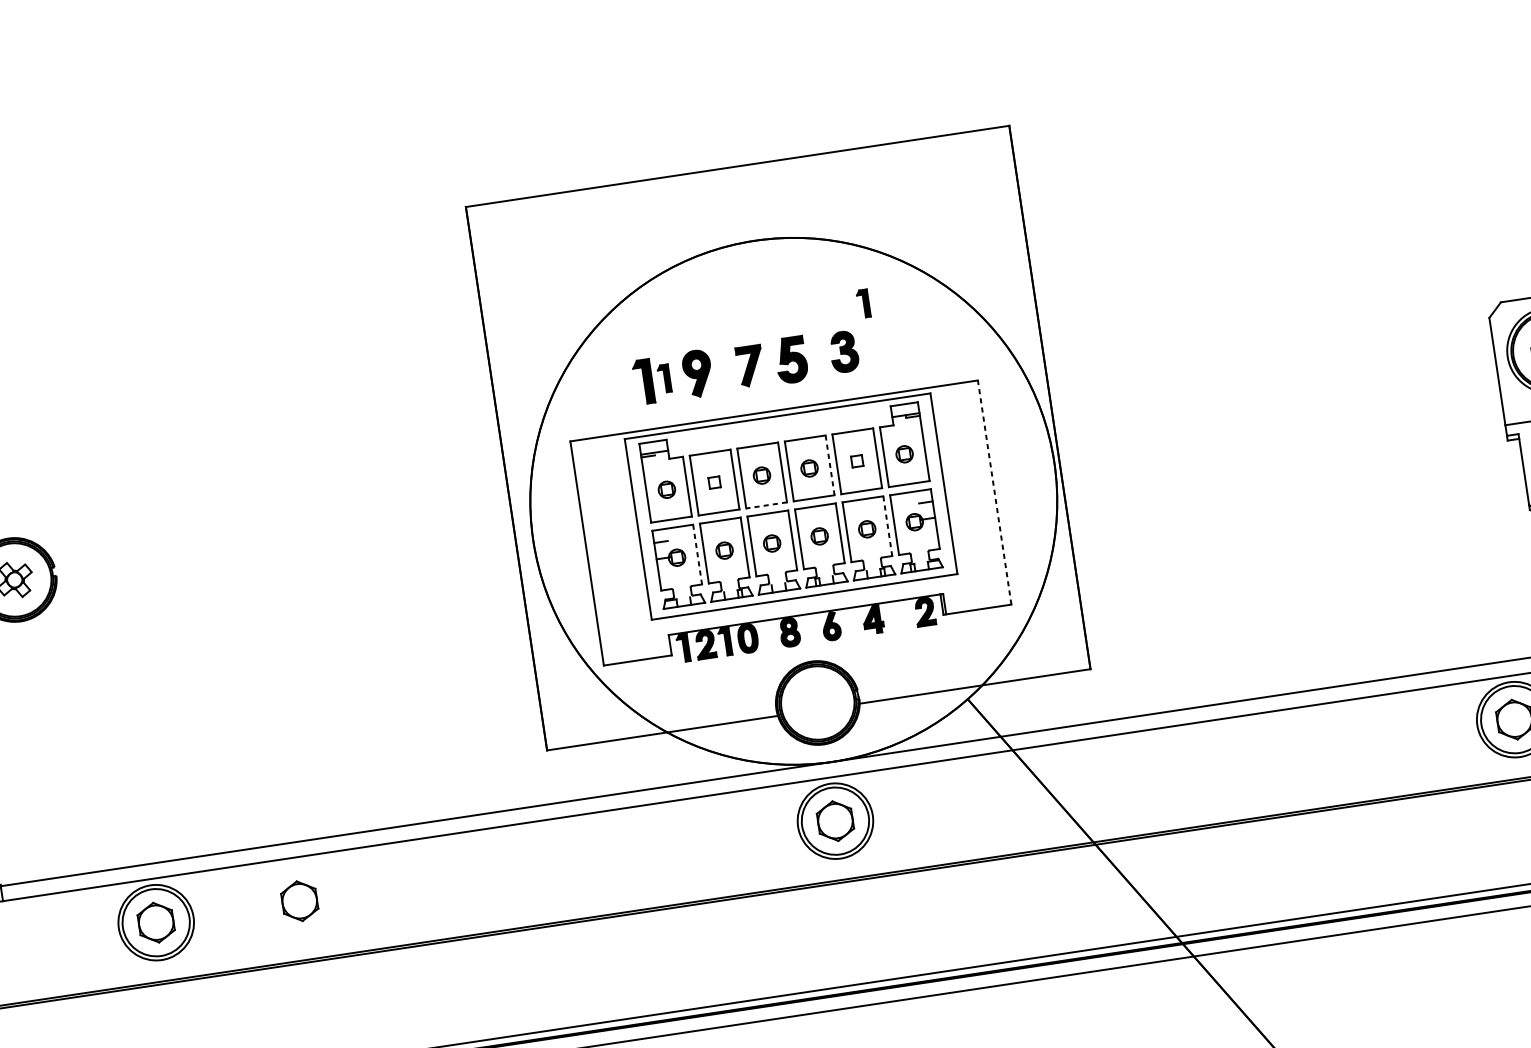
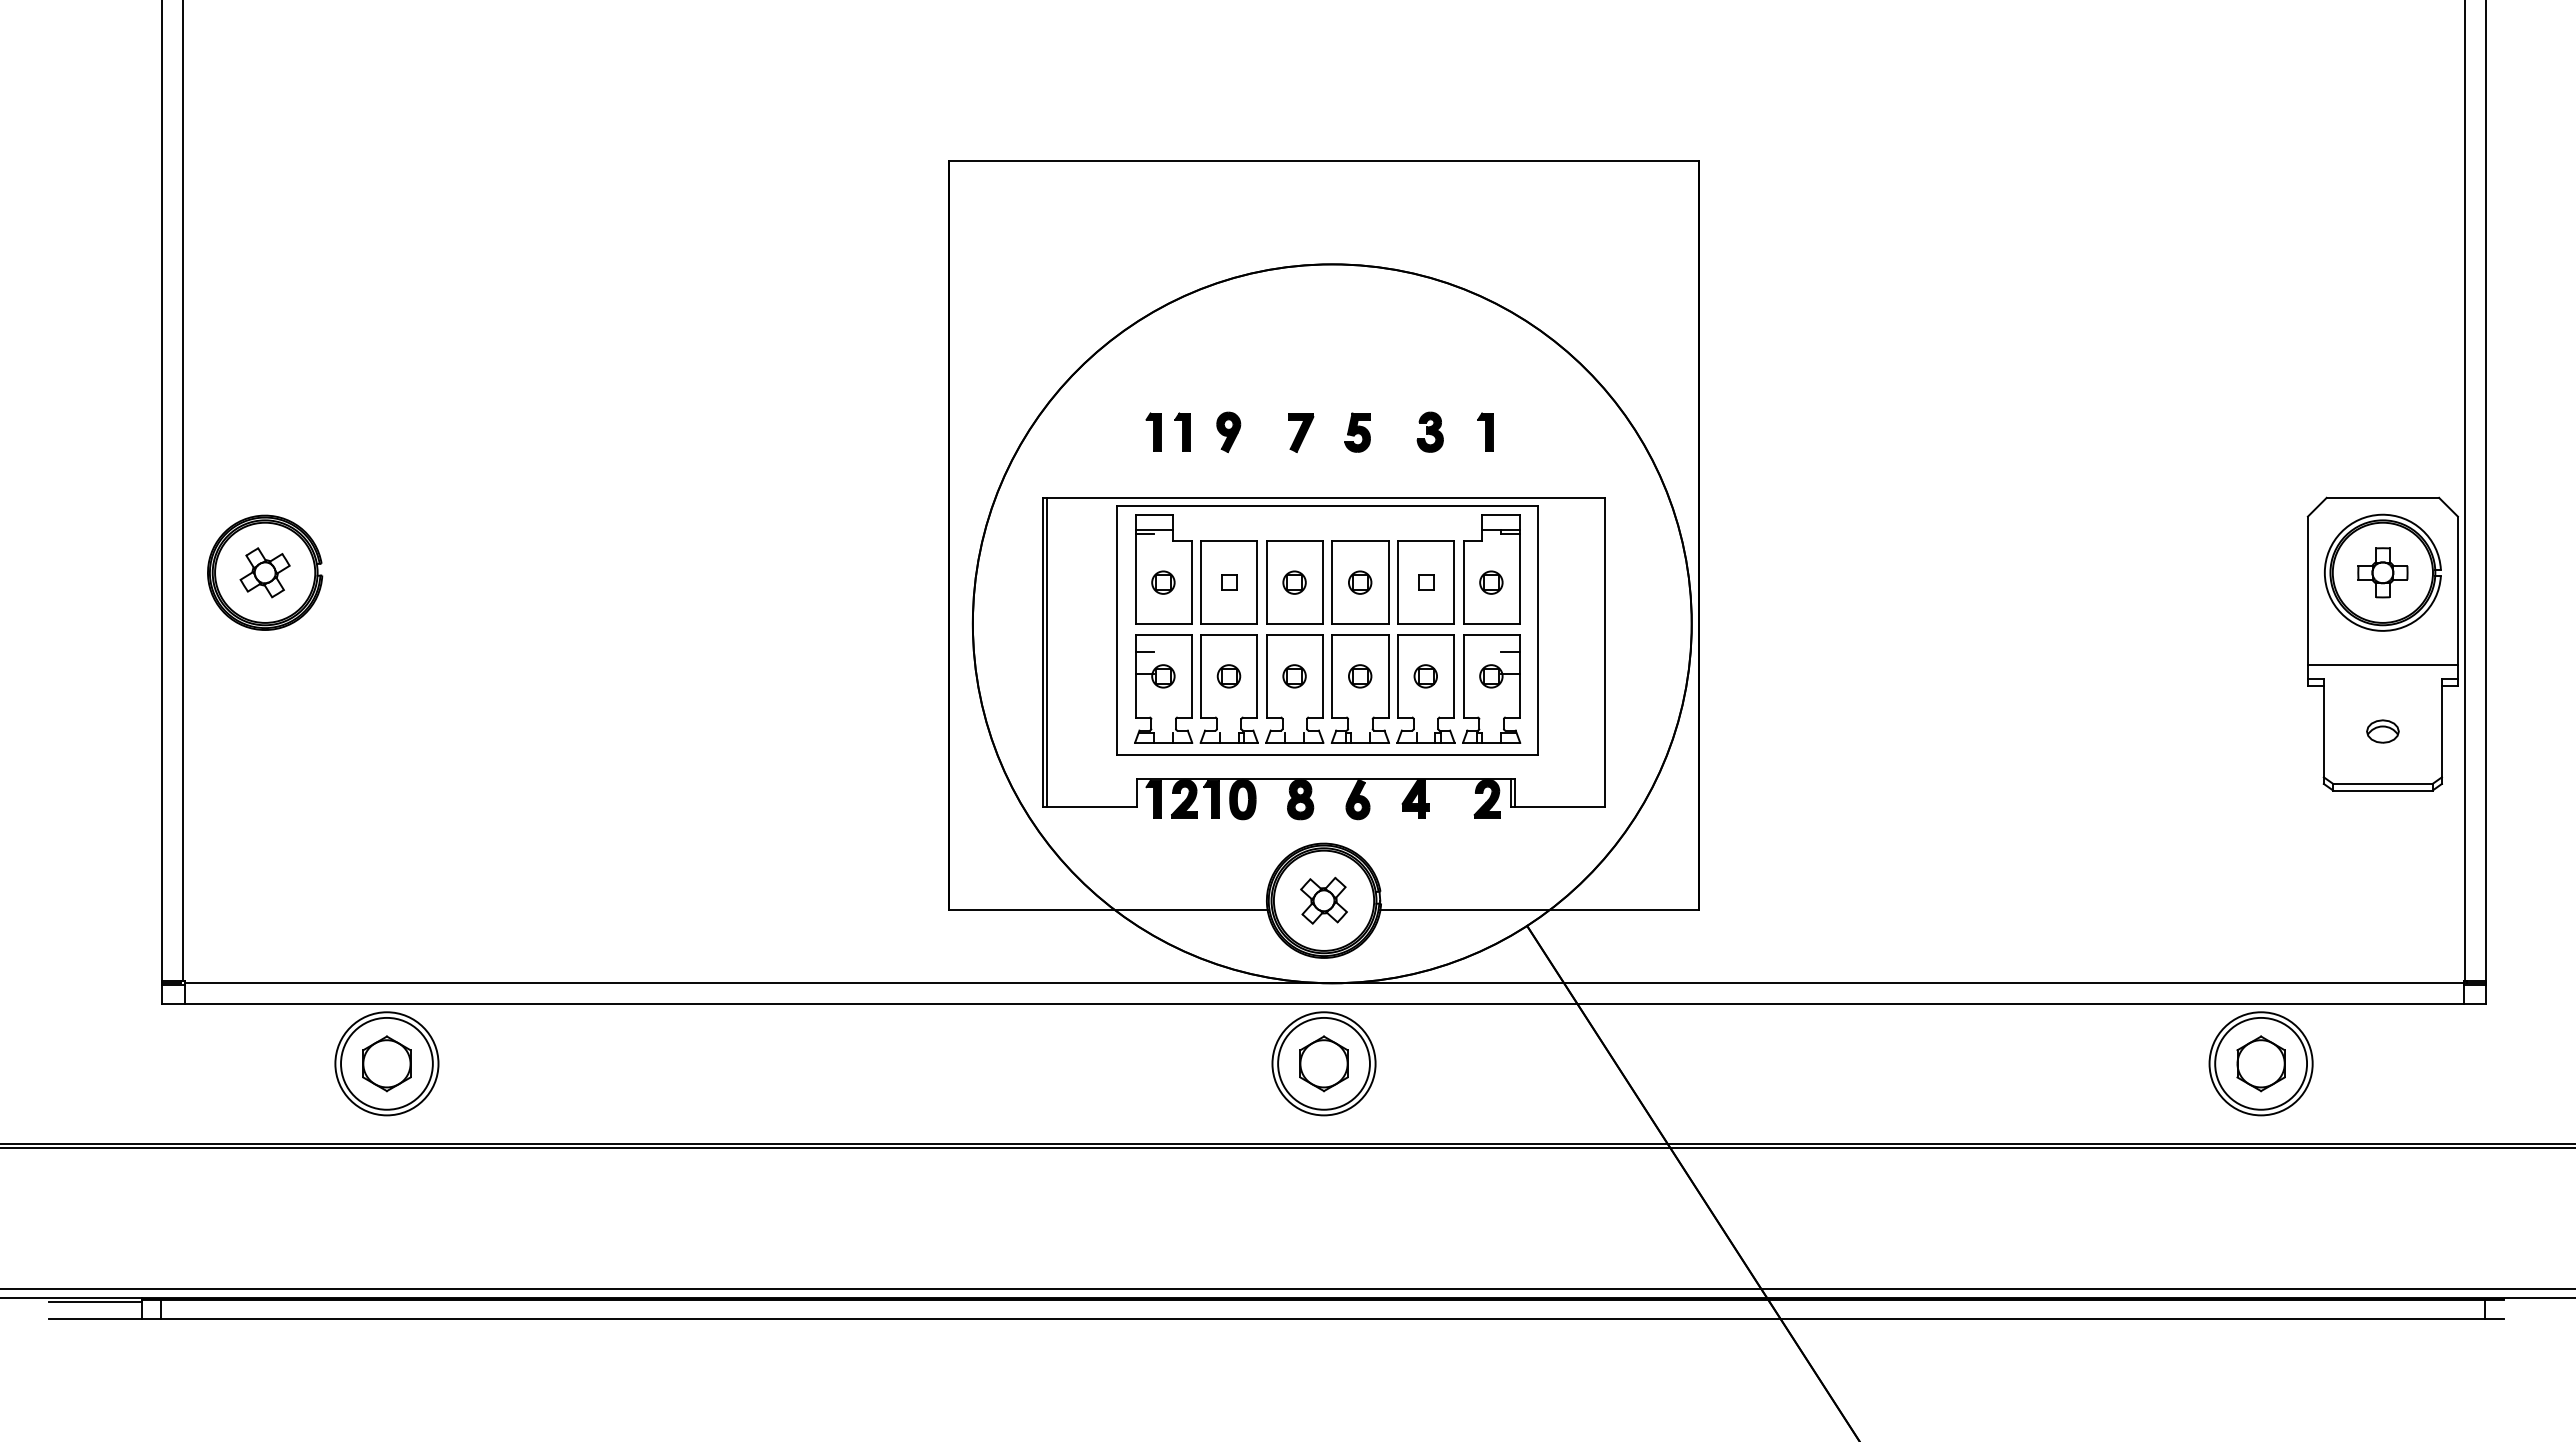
part: (863, 303) -> (1485, 431), moved
part: (843, 351) -> (1429, 431), size x0.71
part: (791, 359) -> (1357, 432), size x0.62
part: (750, 366) -> (1301, 432), size x0.71
part: (697, 373) -> (1228, 432), size x0.62
part: (643, 381) -> (1153, 431), size x0.62
line: (830, 466) -> (1388, 583), dashed -> solid
line: (994, 492) -> (1605, 652), dashed -> solid
line: (766, 505) -> (1294, 623), dashed -> solid
line: (888, 526) -> (1454, 676), dashed -> solid
line: (589, 553) -> (1046, 652), added
line: (697, 554) -> (1191, 676), dashed -> solid
part: (817, 702) -> (1323, 900), added
part: (299, 901) -> (584, 1063), removed

